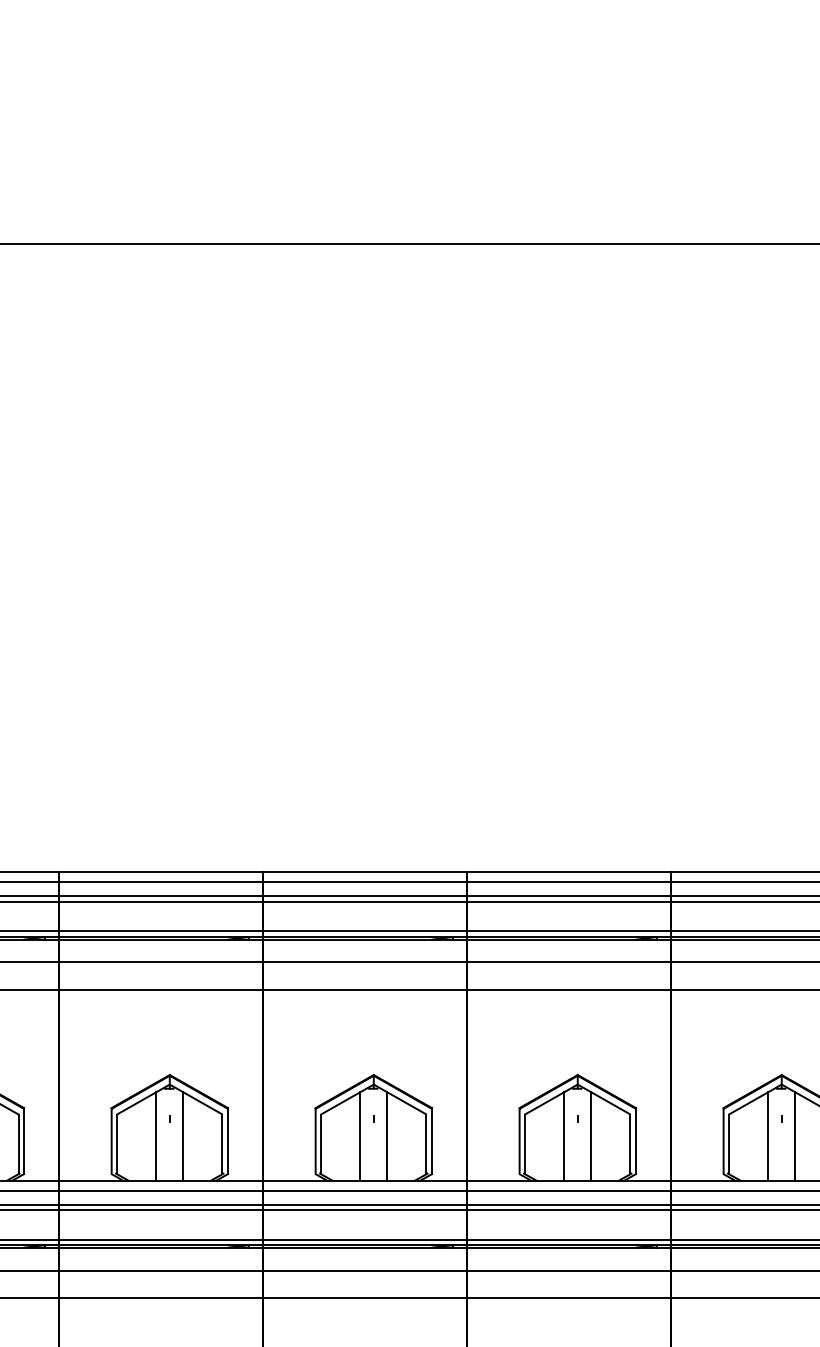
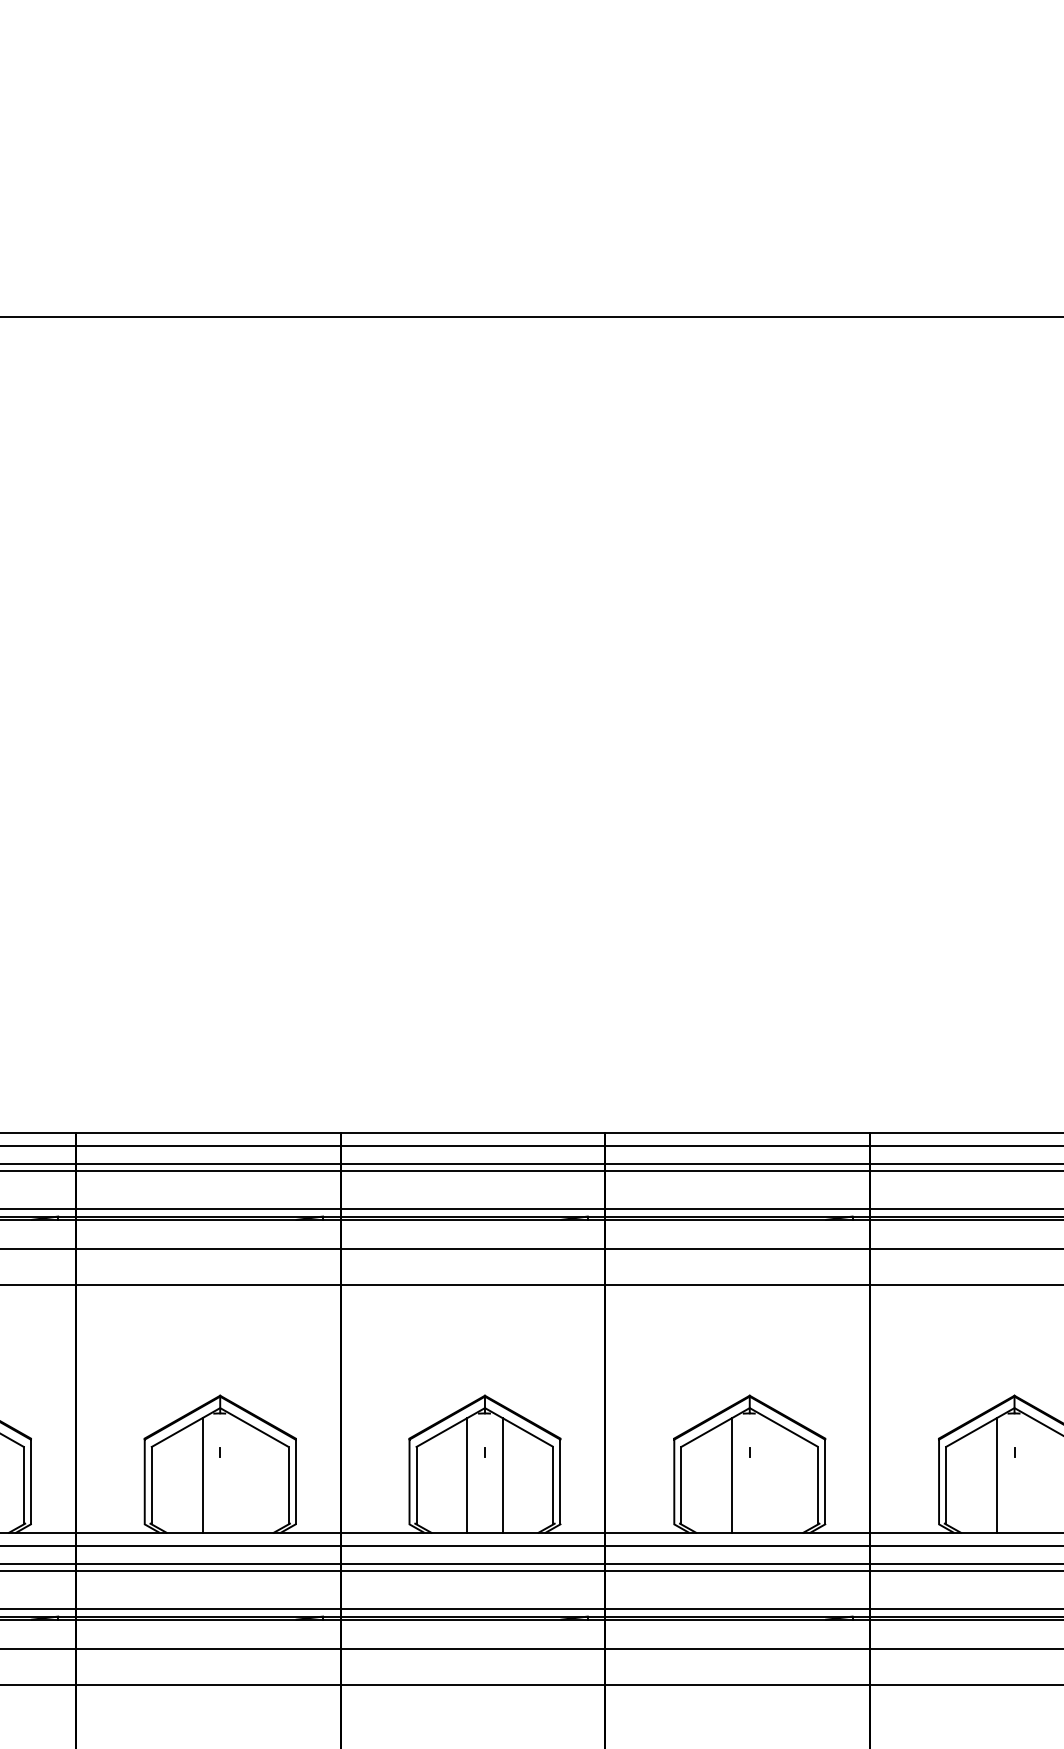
line: (183, 1136) -> (237, 1475), removed
line: (591, 1136) -> (767, 1475), removed
line: (795, 1136) -> (1032, 1475), removed

